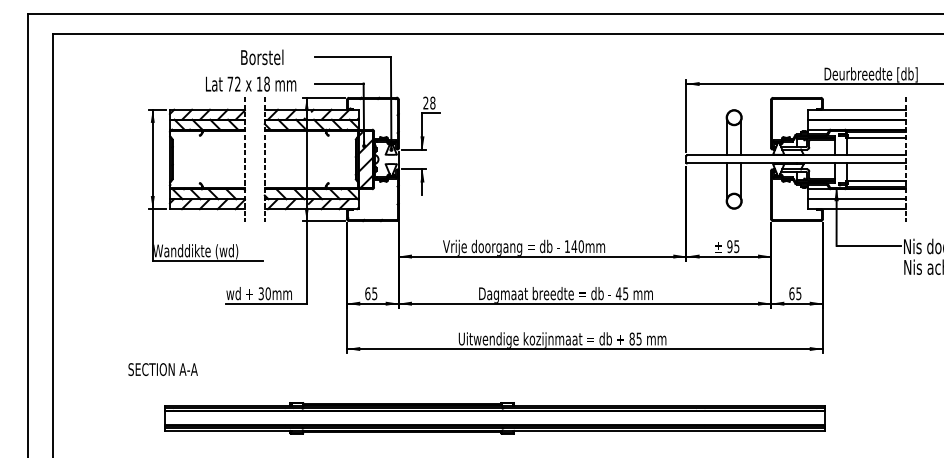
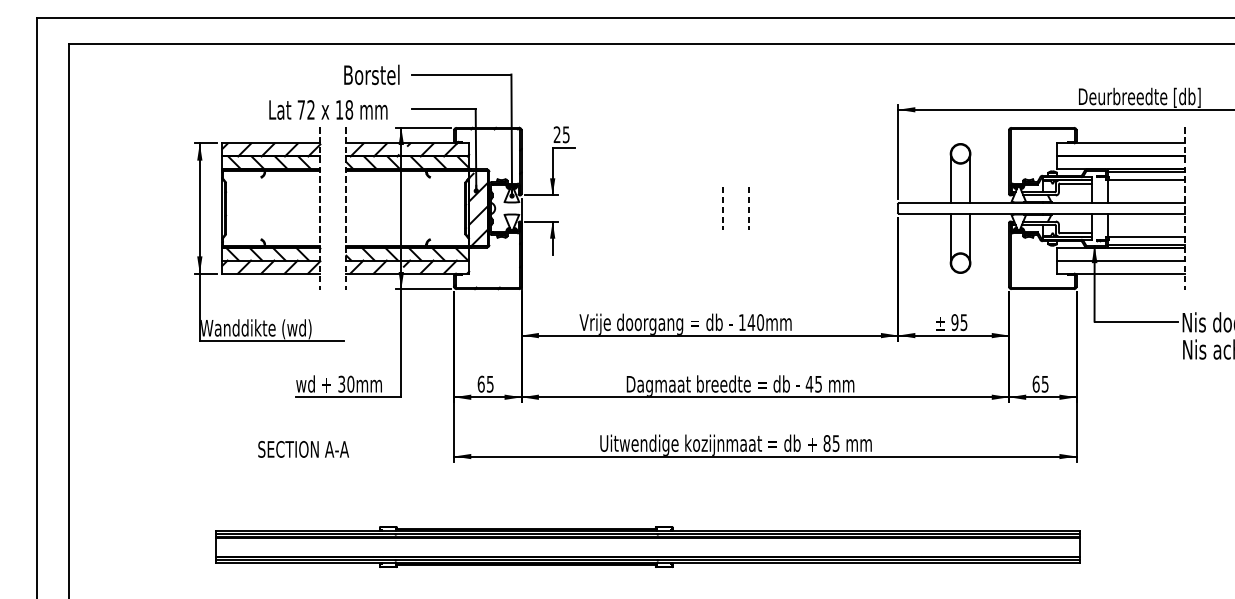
text: (262, 57) -> (372, 75), moved
text: (432, 102) -> (565, 133), 28 -> 25
line: (552, 159) -> (722, 208), added
line: (572, 159) -> (749, 208), added
text: (162, 369) -> (302, 449), moved

